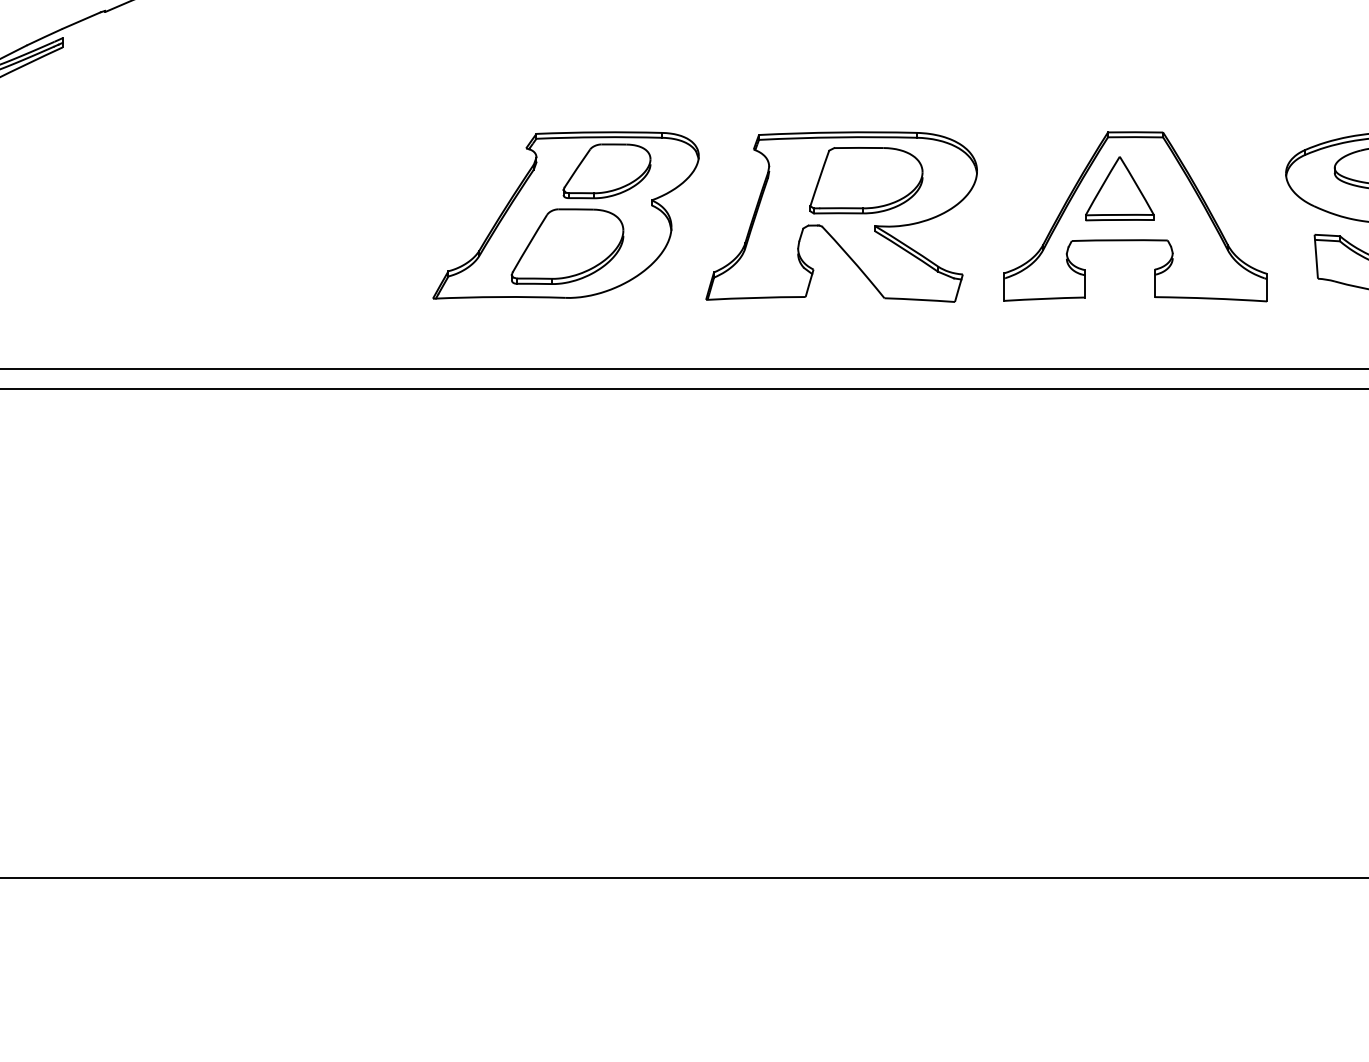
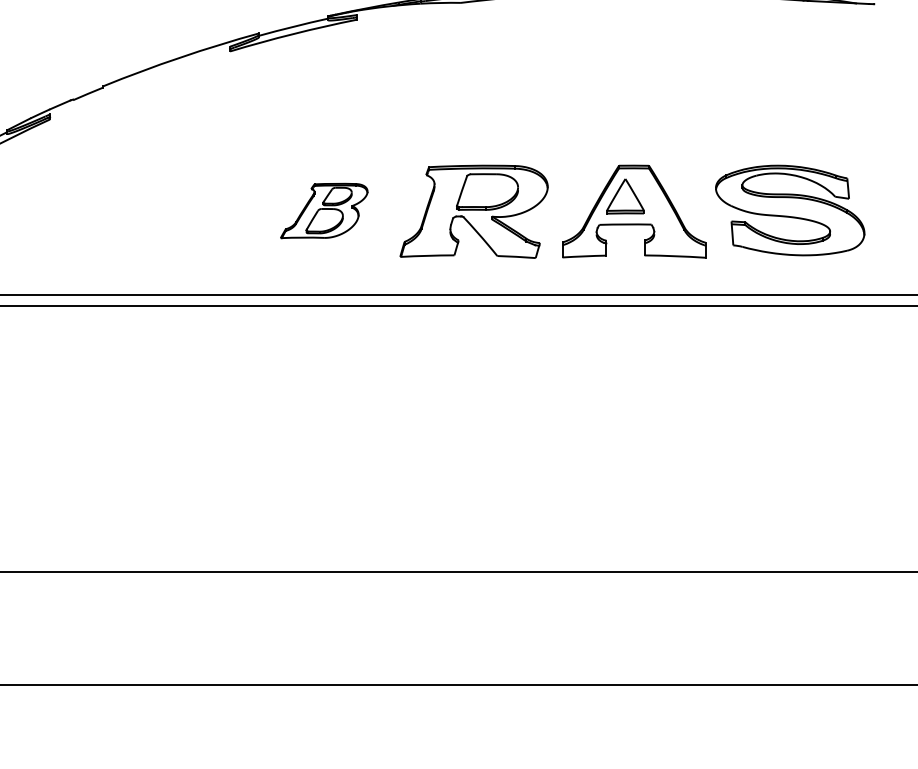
part: (566, 214) -> (324, 210), size x0.6

